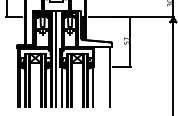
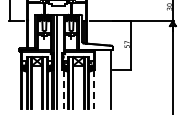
line: (62, 86) -> (63, 89), solid -> dashed
line: (92, 86) -> (93, 89), solid -> dashed

